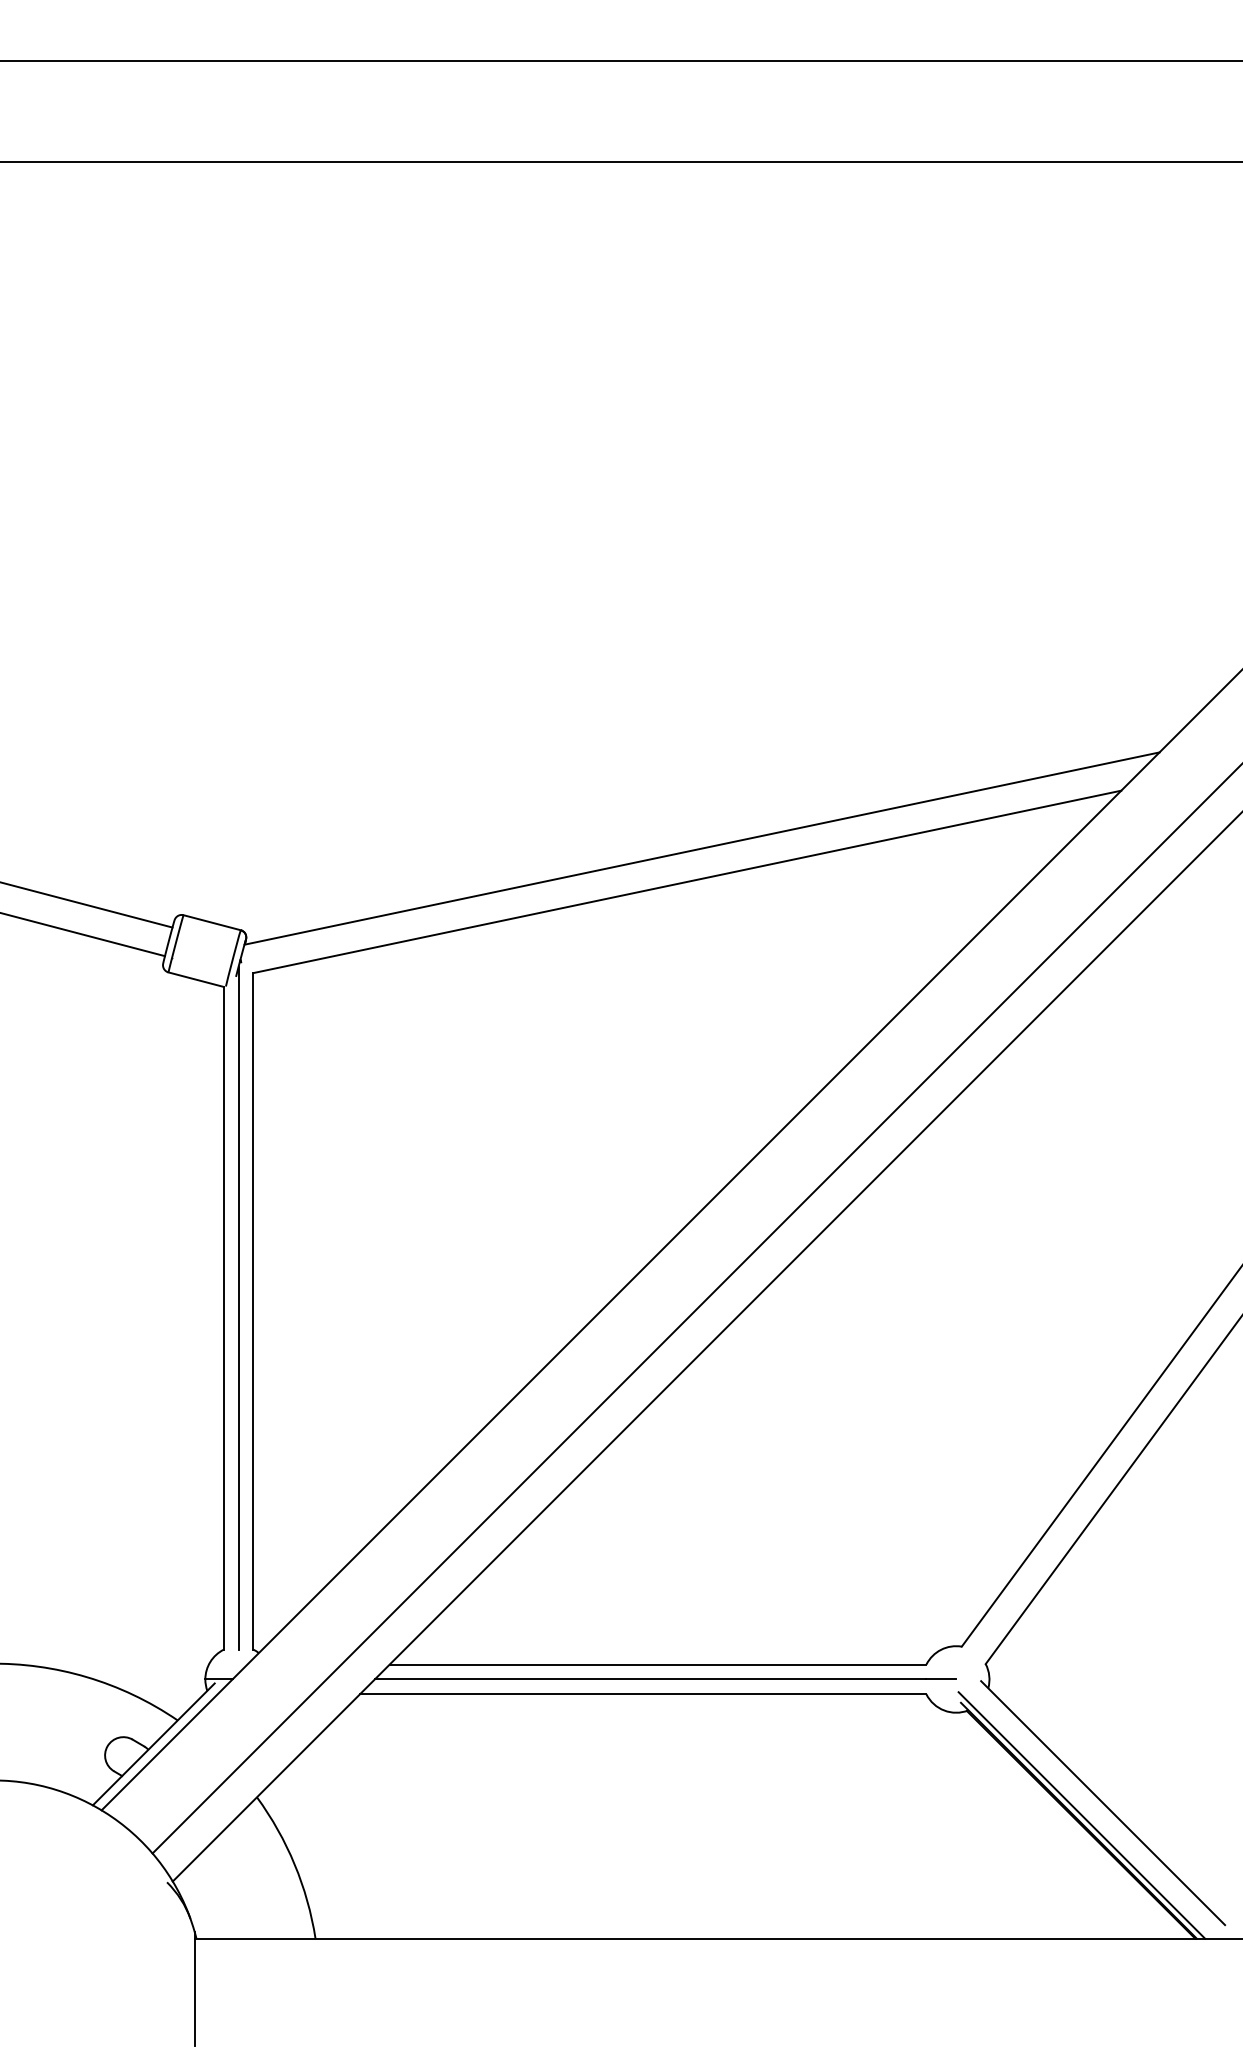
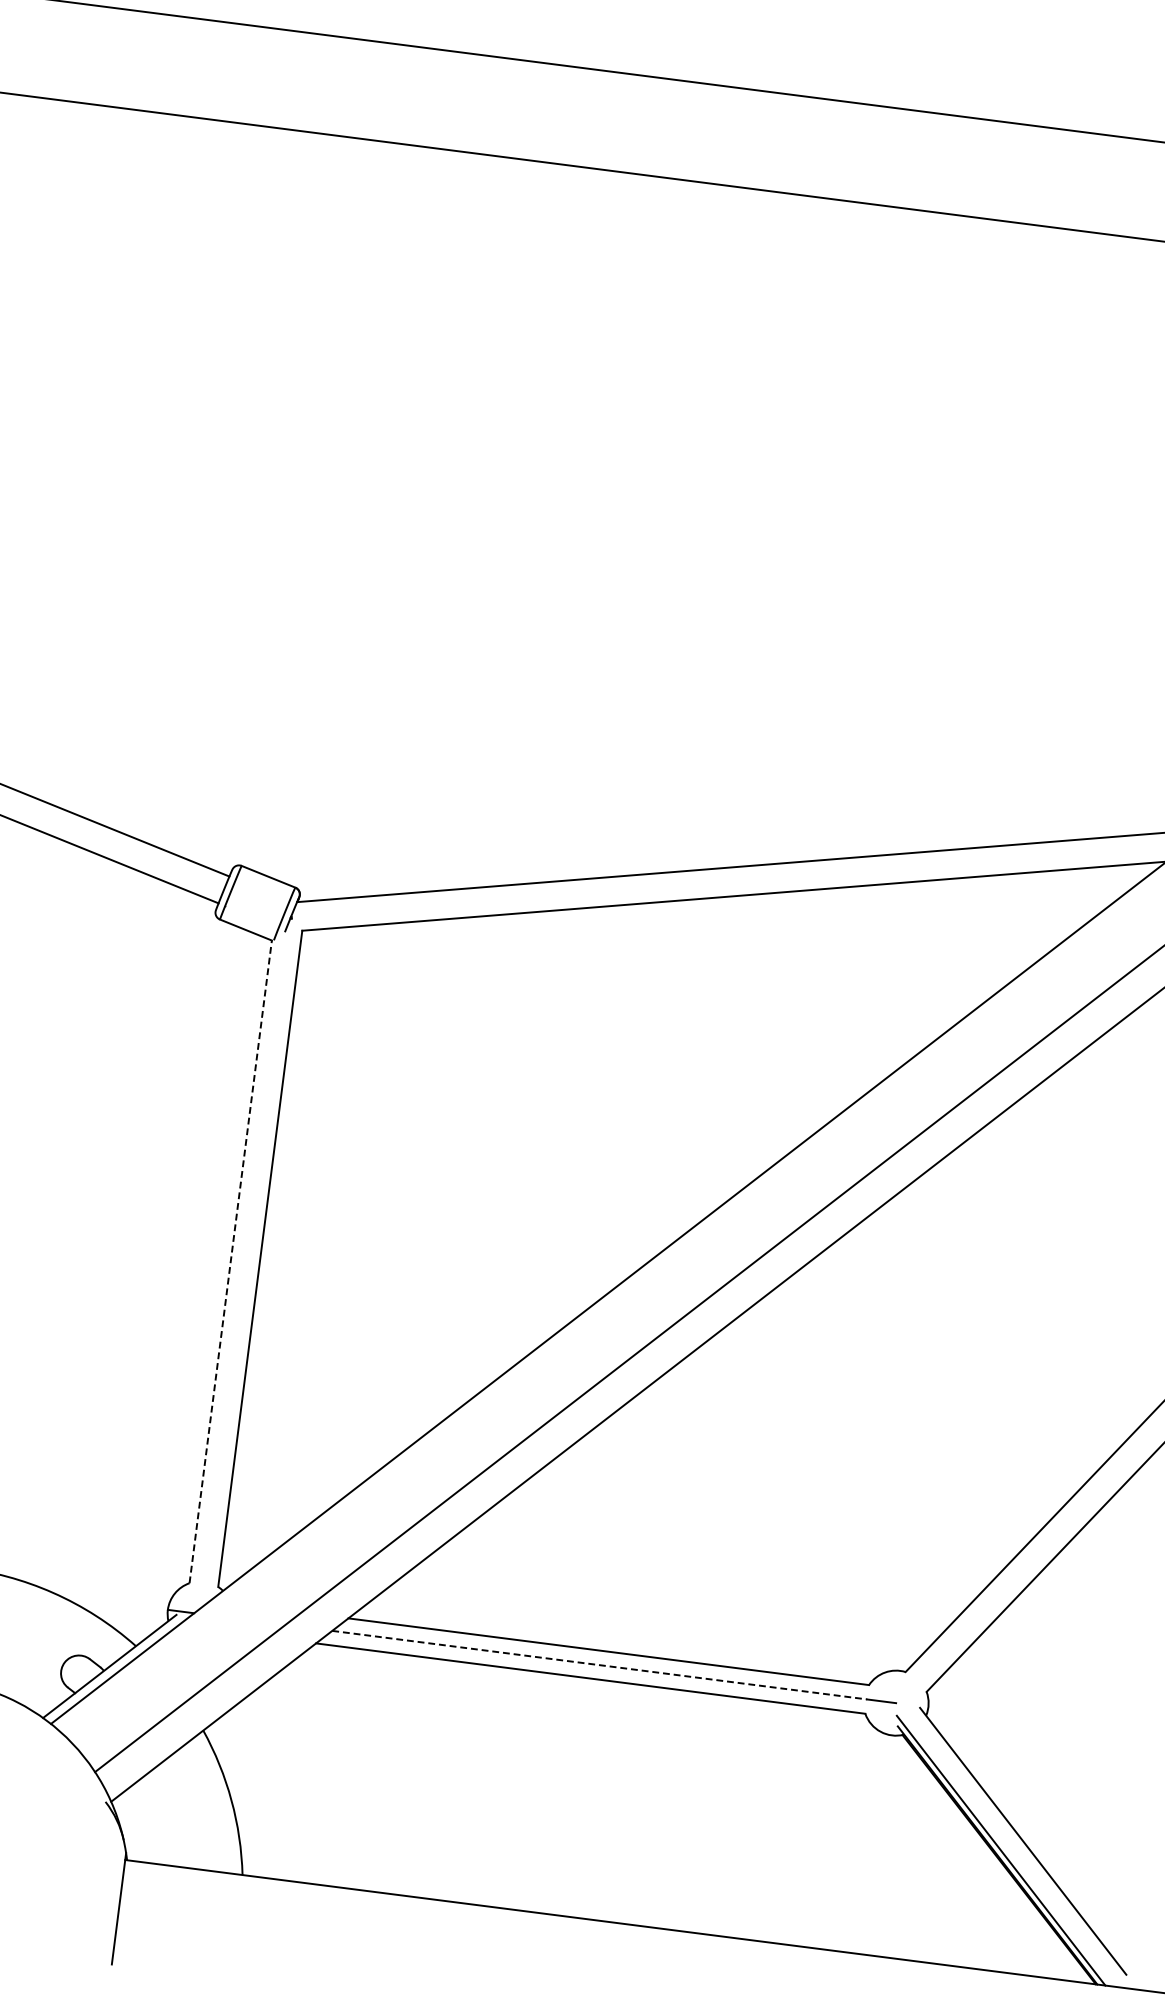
line: (238, 1307) -> (246, 1253), removed
line: (223, 1317) -> (230, 1261), solid -> dashed
line: (650, 1679) -> (599, 1665), solid -> dashed

